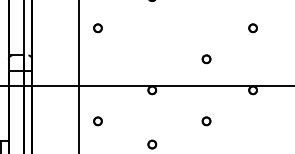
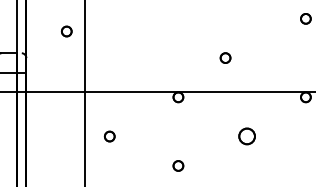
part: (97, 28) -> (66, 31), moved
part: (206, 59) -> (225, 58), moved
part: (206, 121) -> (246, 136), size x1.6

